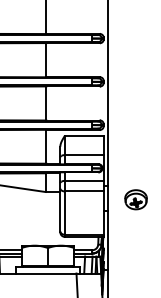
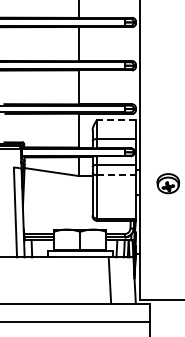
line: (84, 135) -> (116, 119), solid -> dashed
line: (85, 191) -> (117, 175), solid -> dashed

